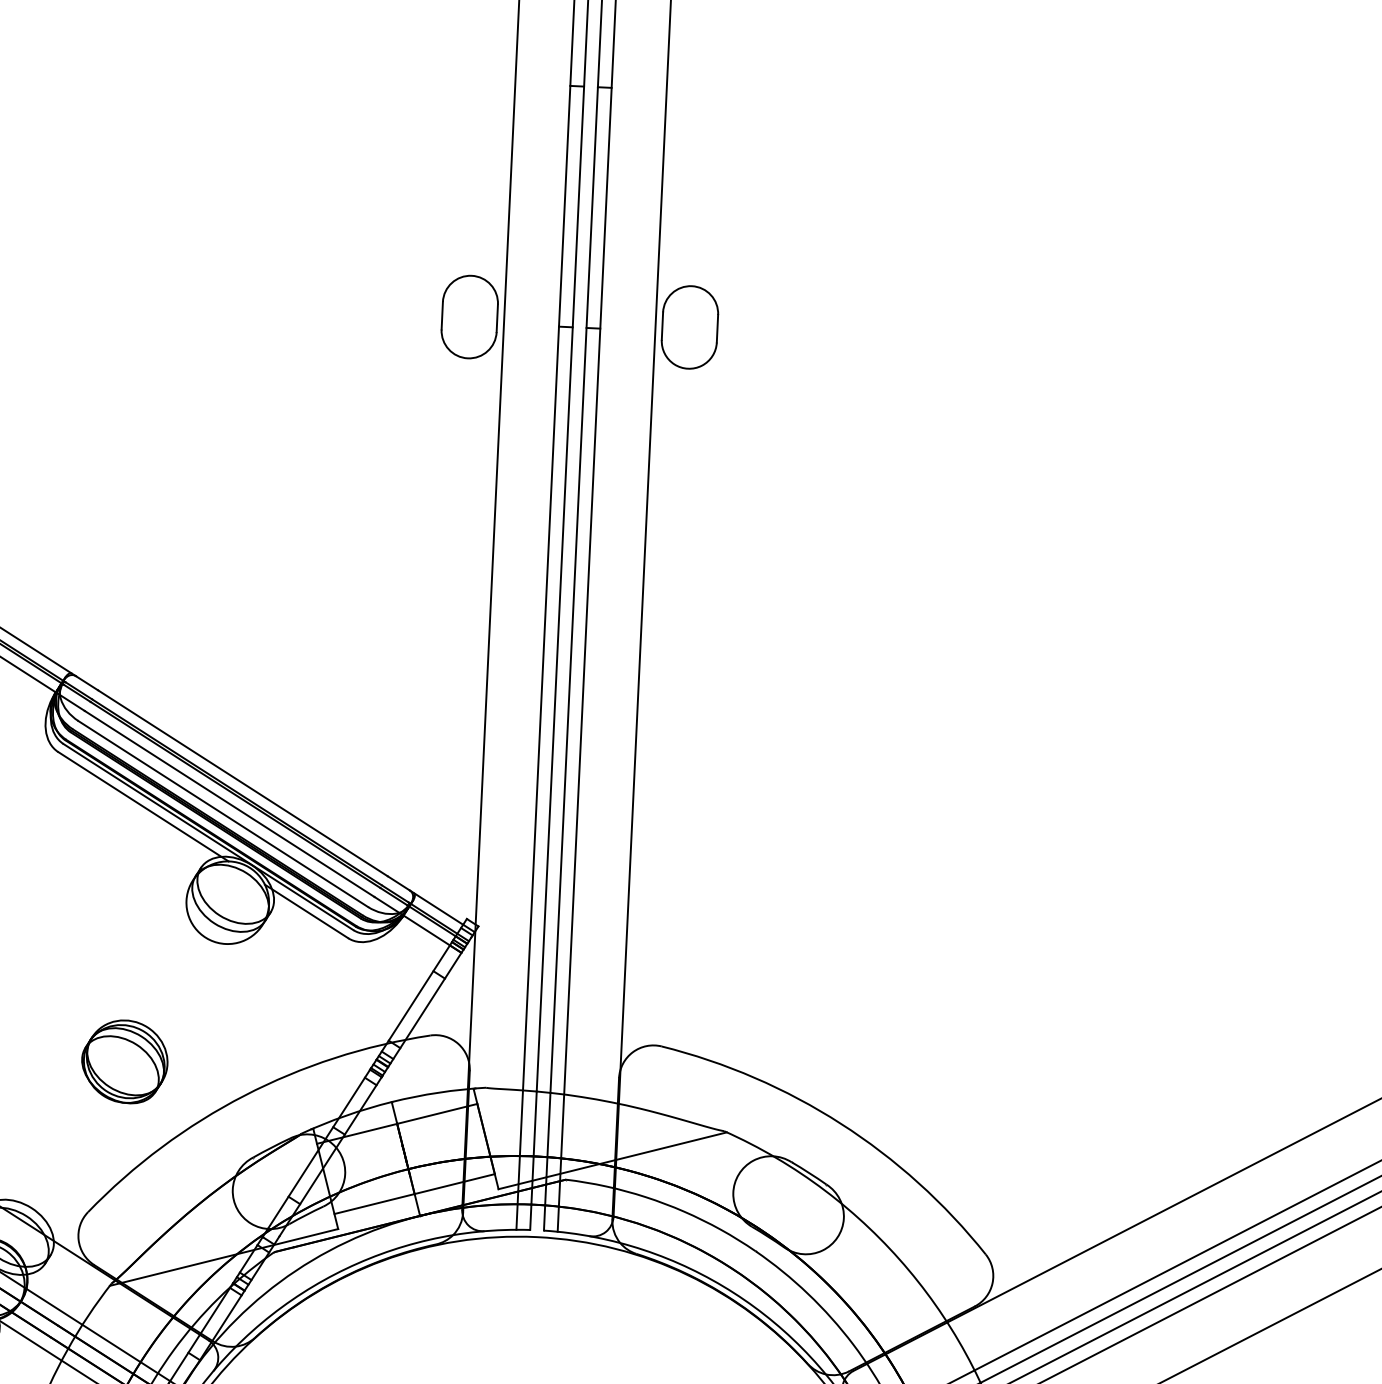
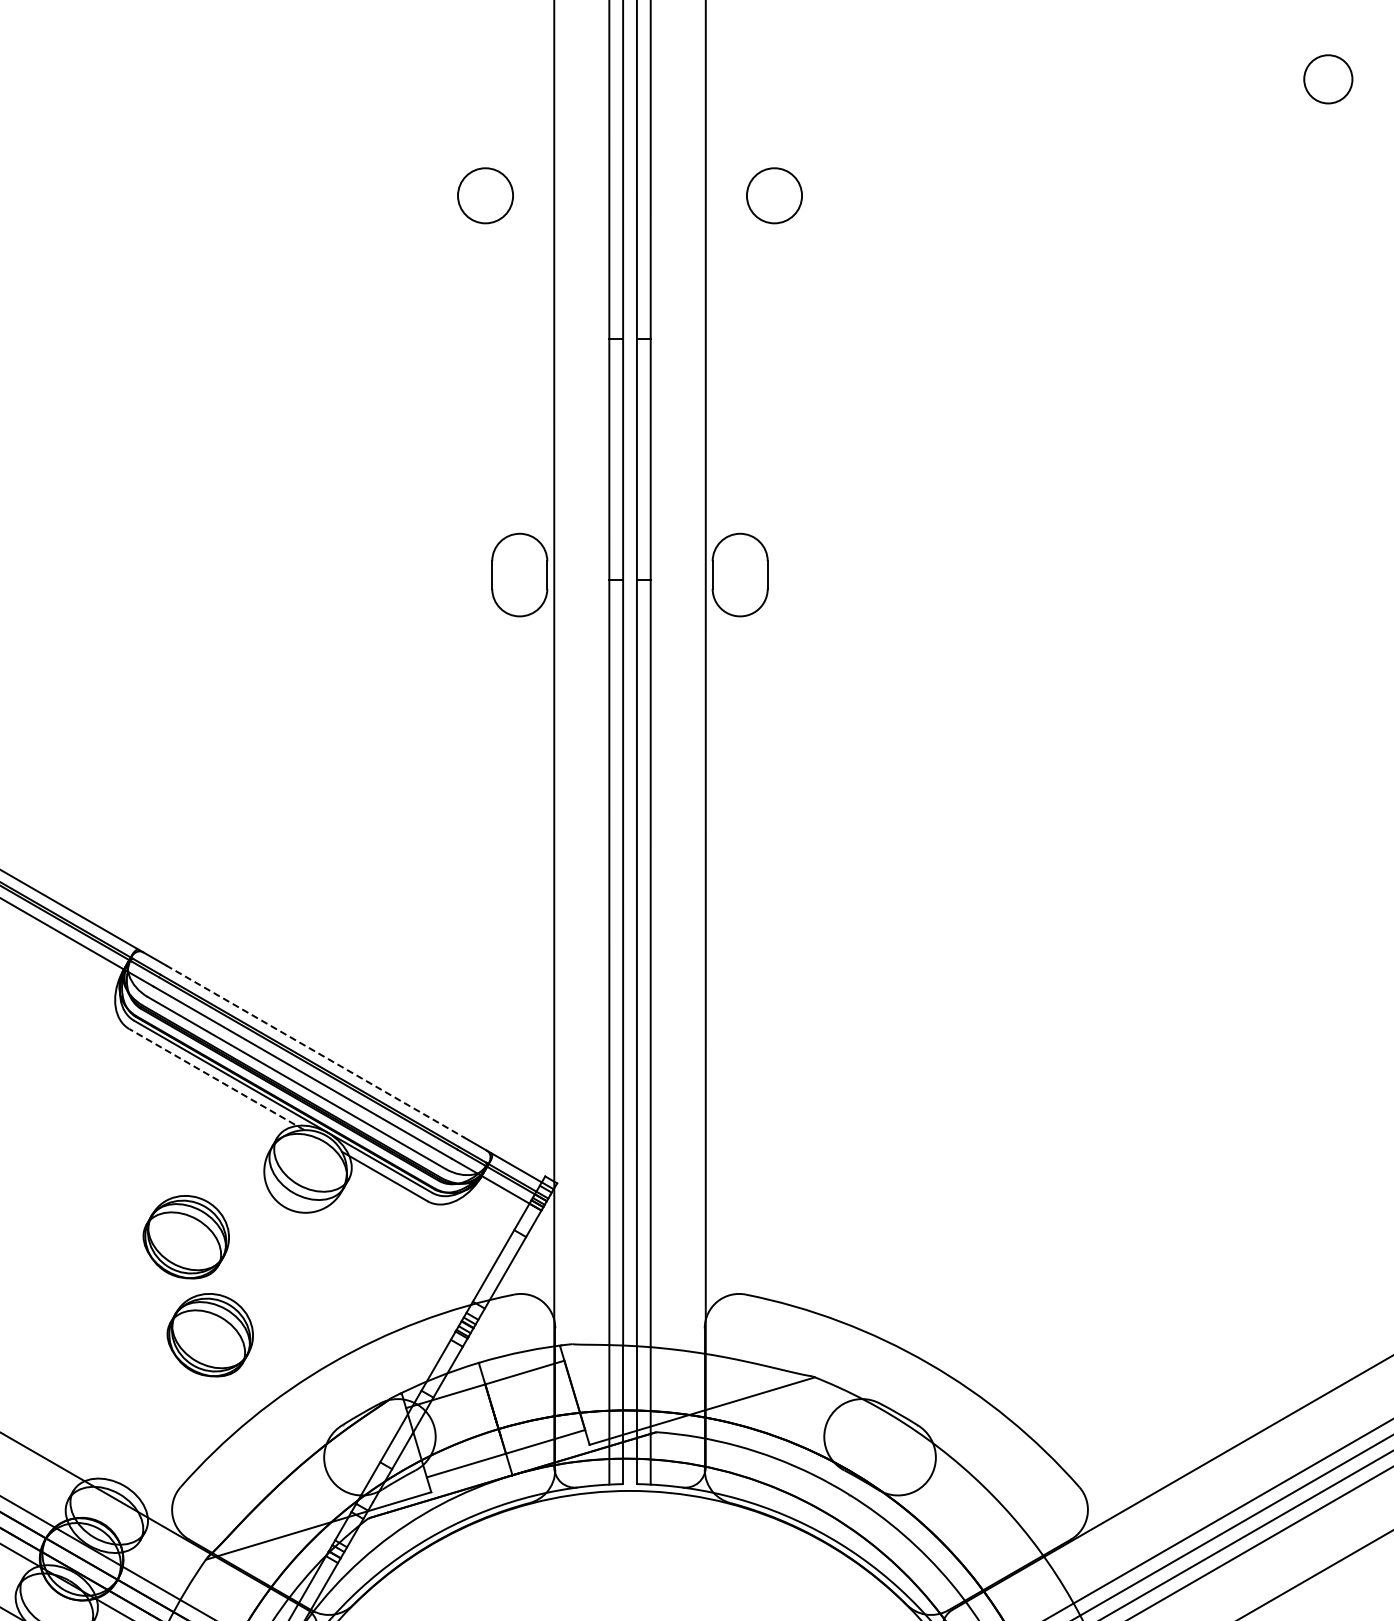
line: (243, 783) -> (315, 1051), solid -> dashed
line: (143, 806) -> (216, 1079), solid -> dashed
part: (104, 963) -> (185, 1237), added

